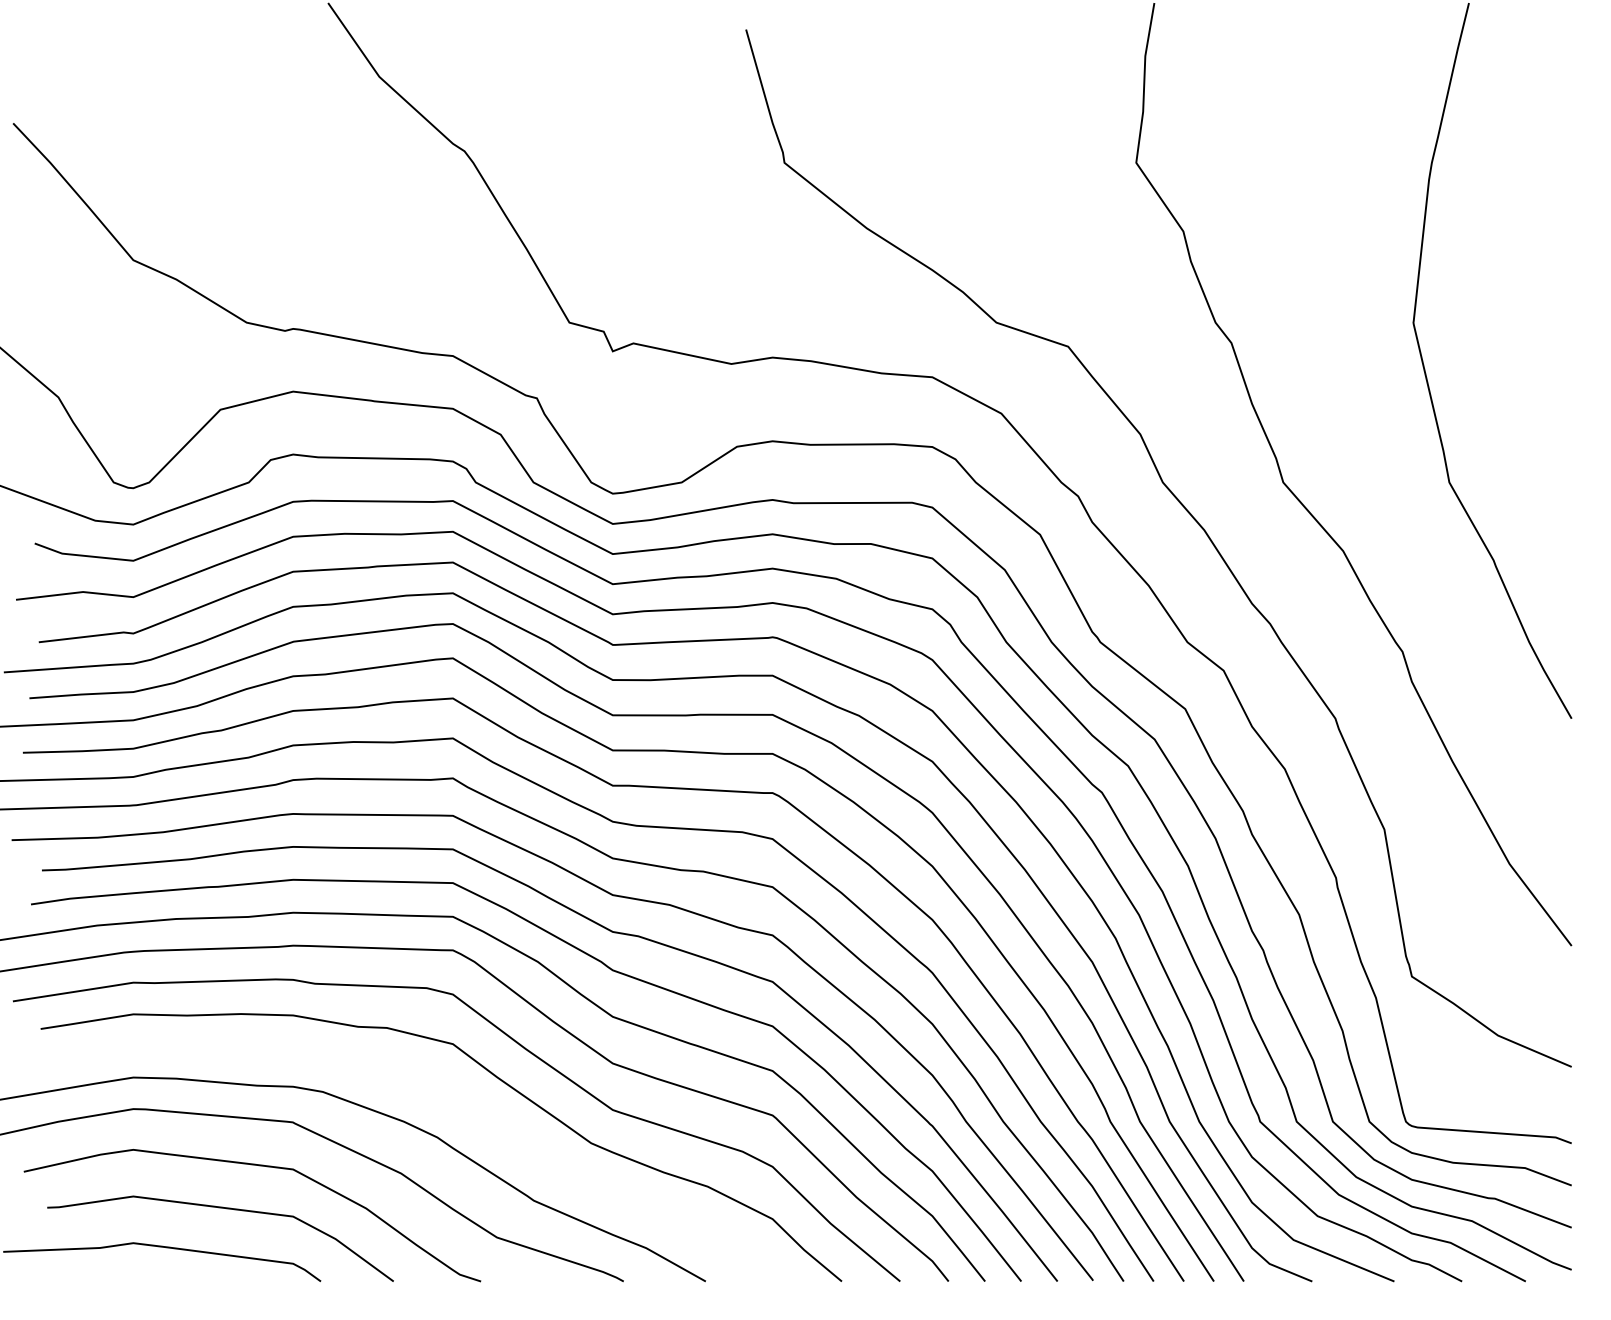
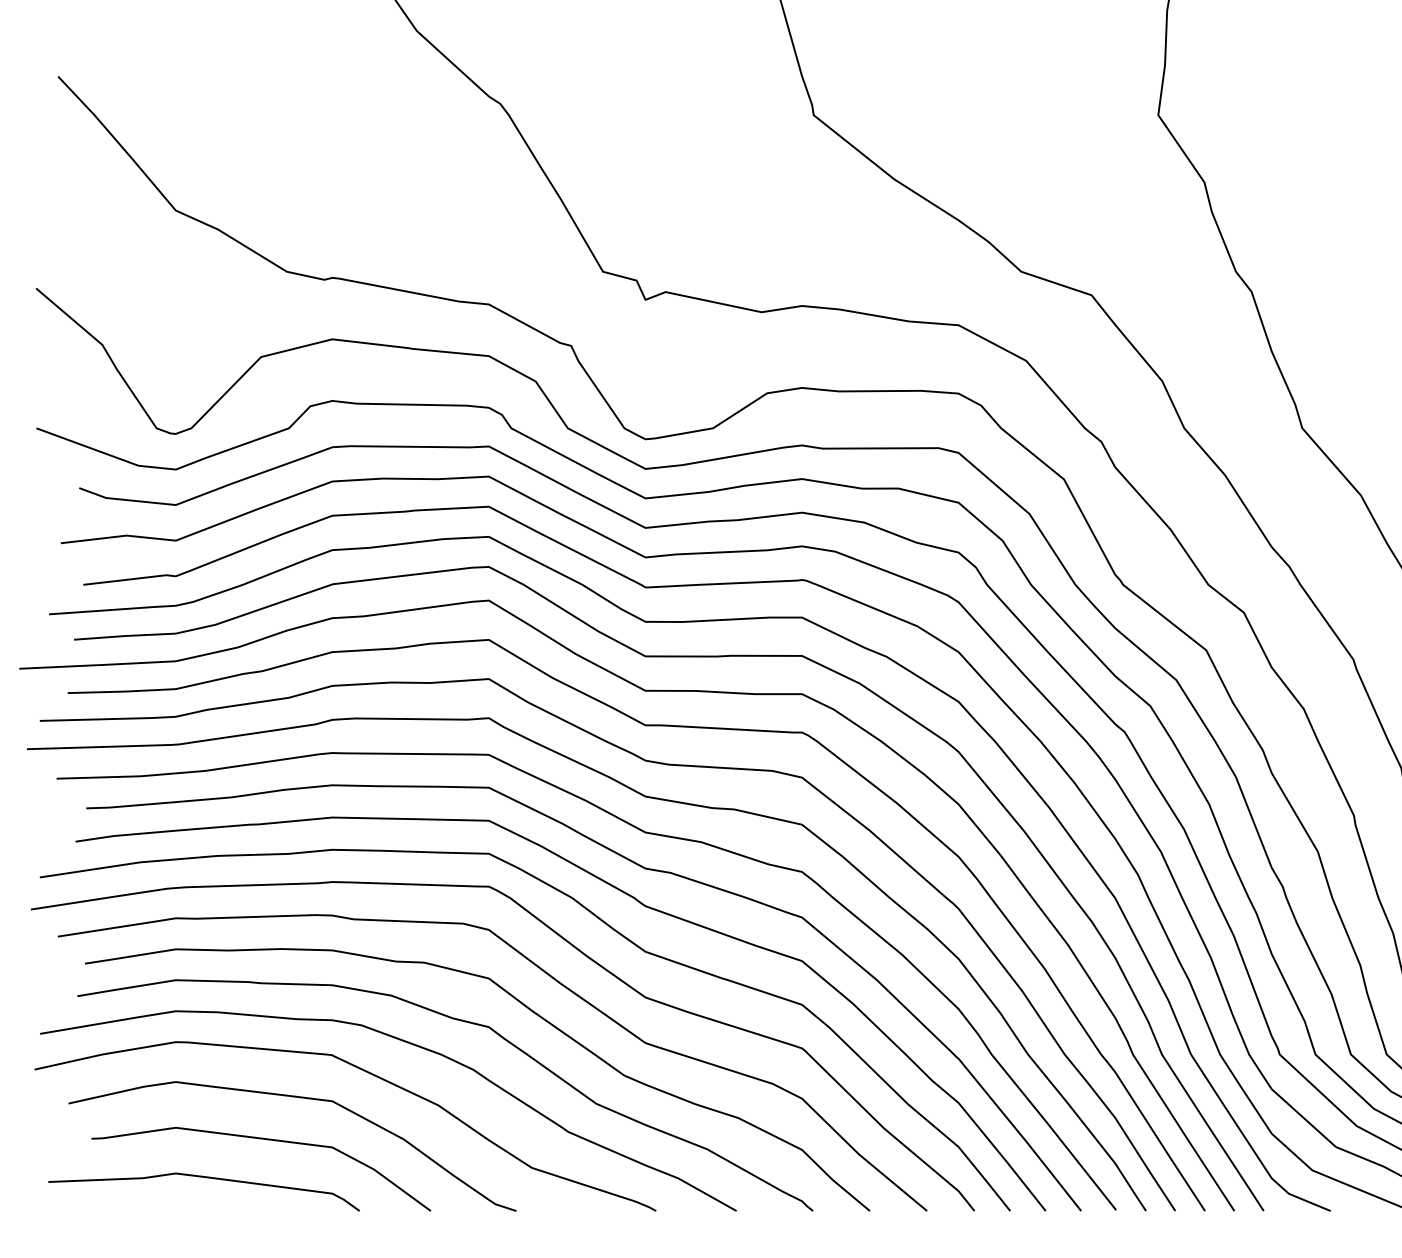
curve: (426, 1088) -> (463, 1021), added

